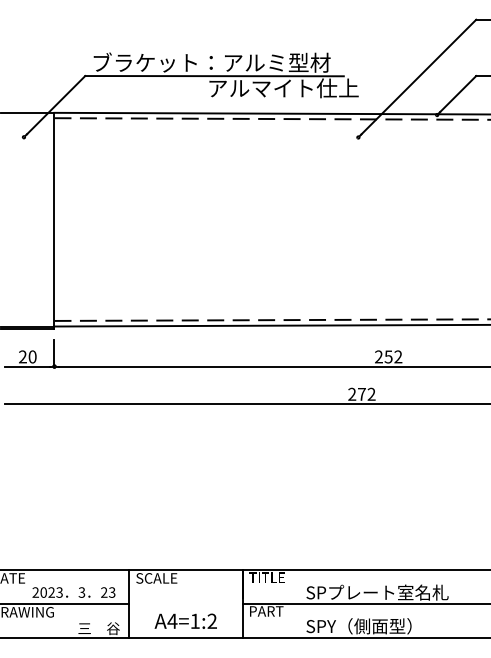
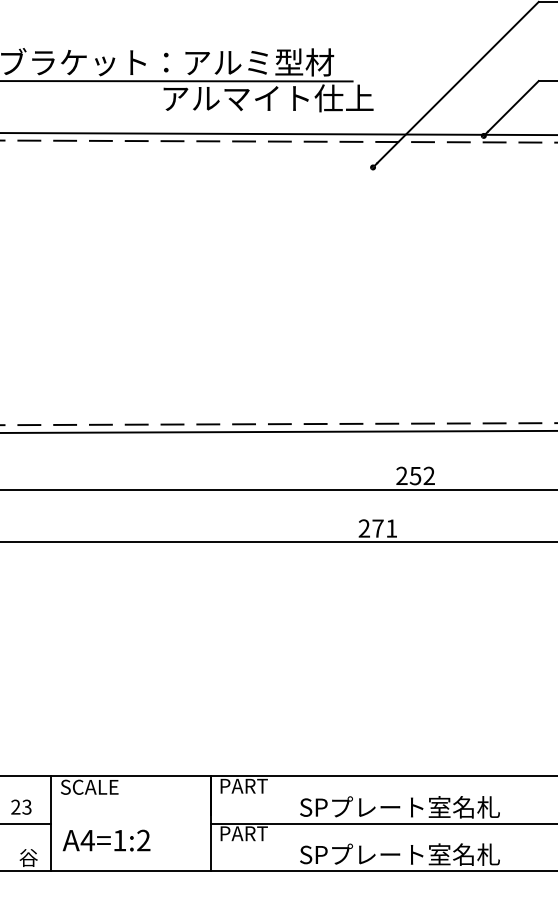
text: (371, 393) -> (391, 527), 272 -> 271
text: (266, 577) -> (243, 786), TITLE -> PART
text: (185, 620) -> (106, 839), moved
text: (387, 626) -> (413, 854), SPY（側面型） -> SPプレート室名札

